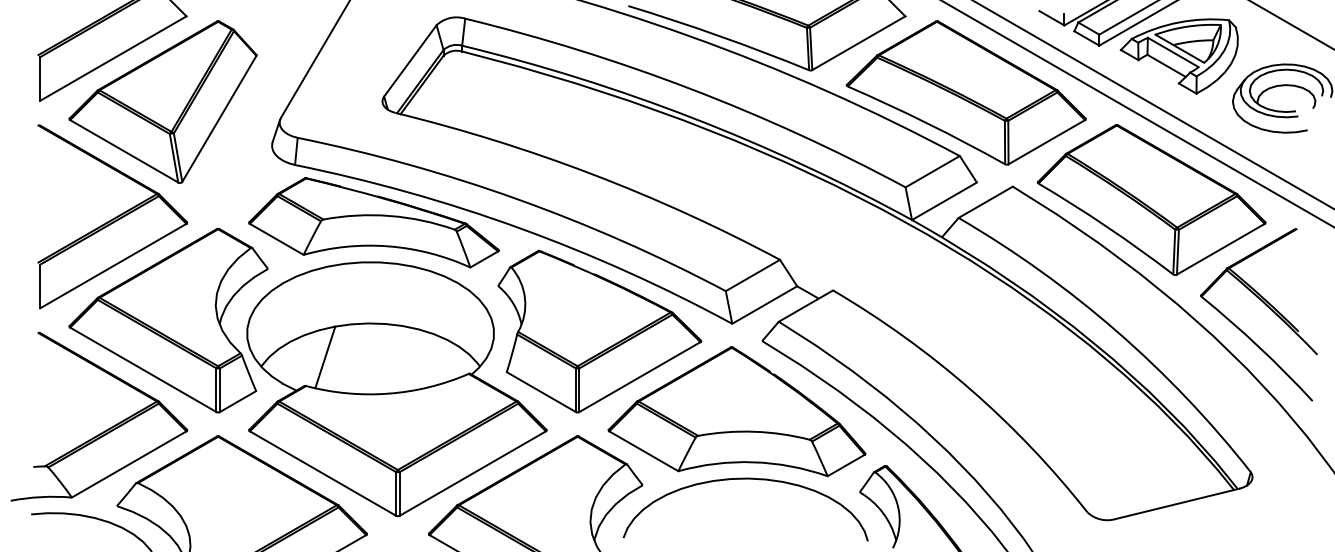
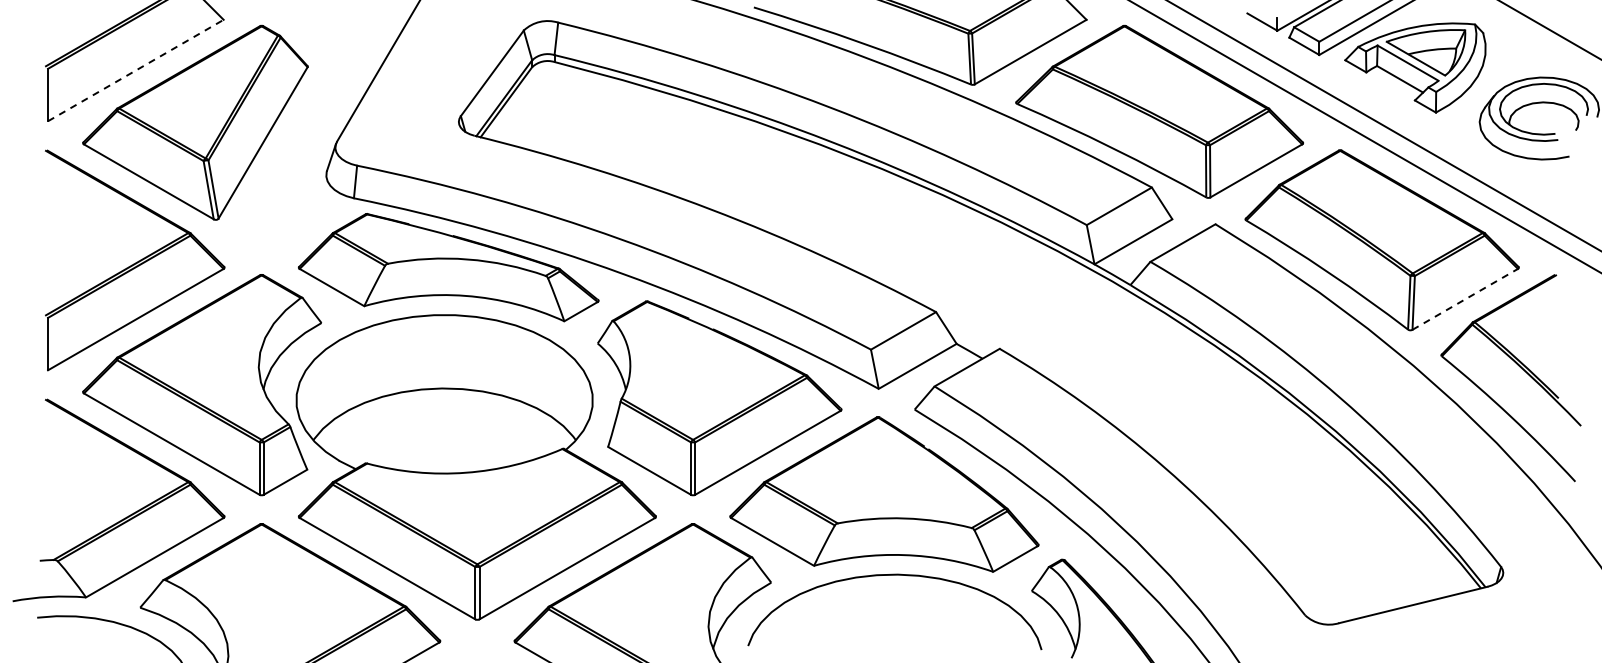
line: (113, 58) -> (136, 70), solid -> dashed
line: (1221, 249) -> (1465, 299), solid -> dashed
line: (325, 357) -> (390, 429), removed

